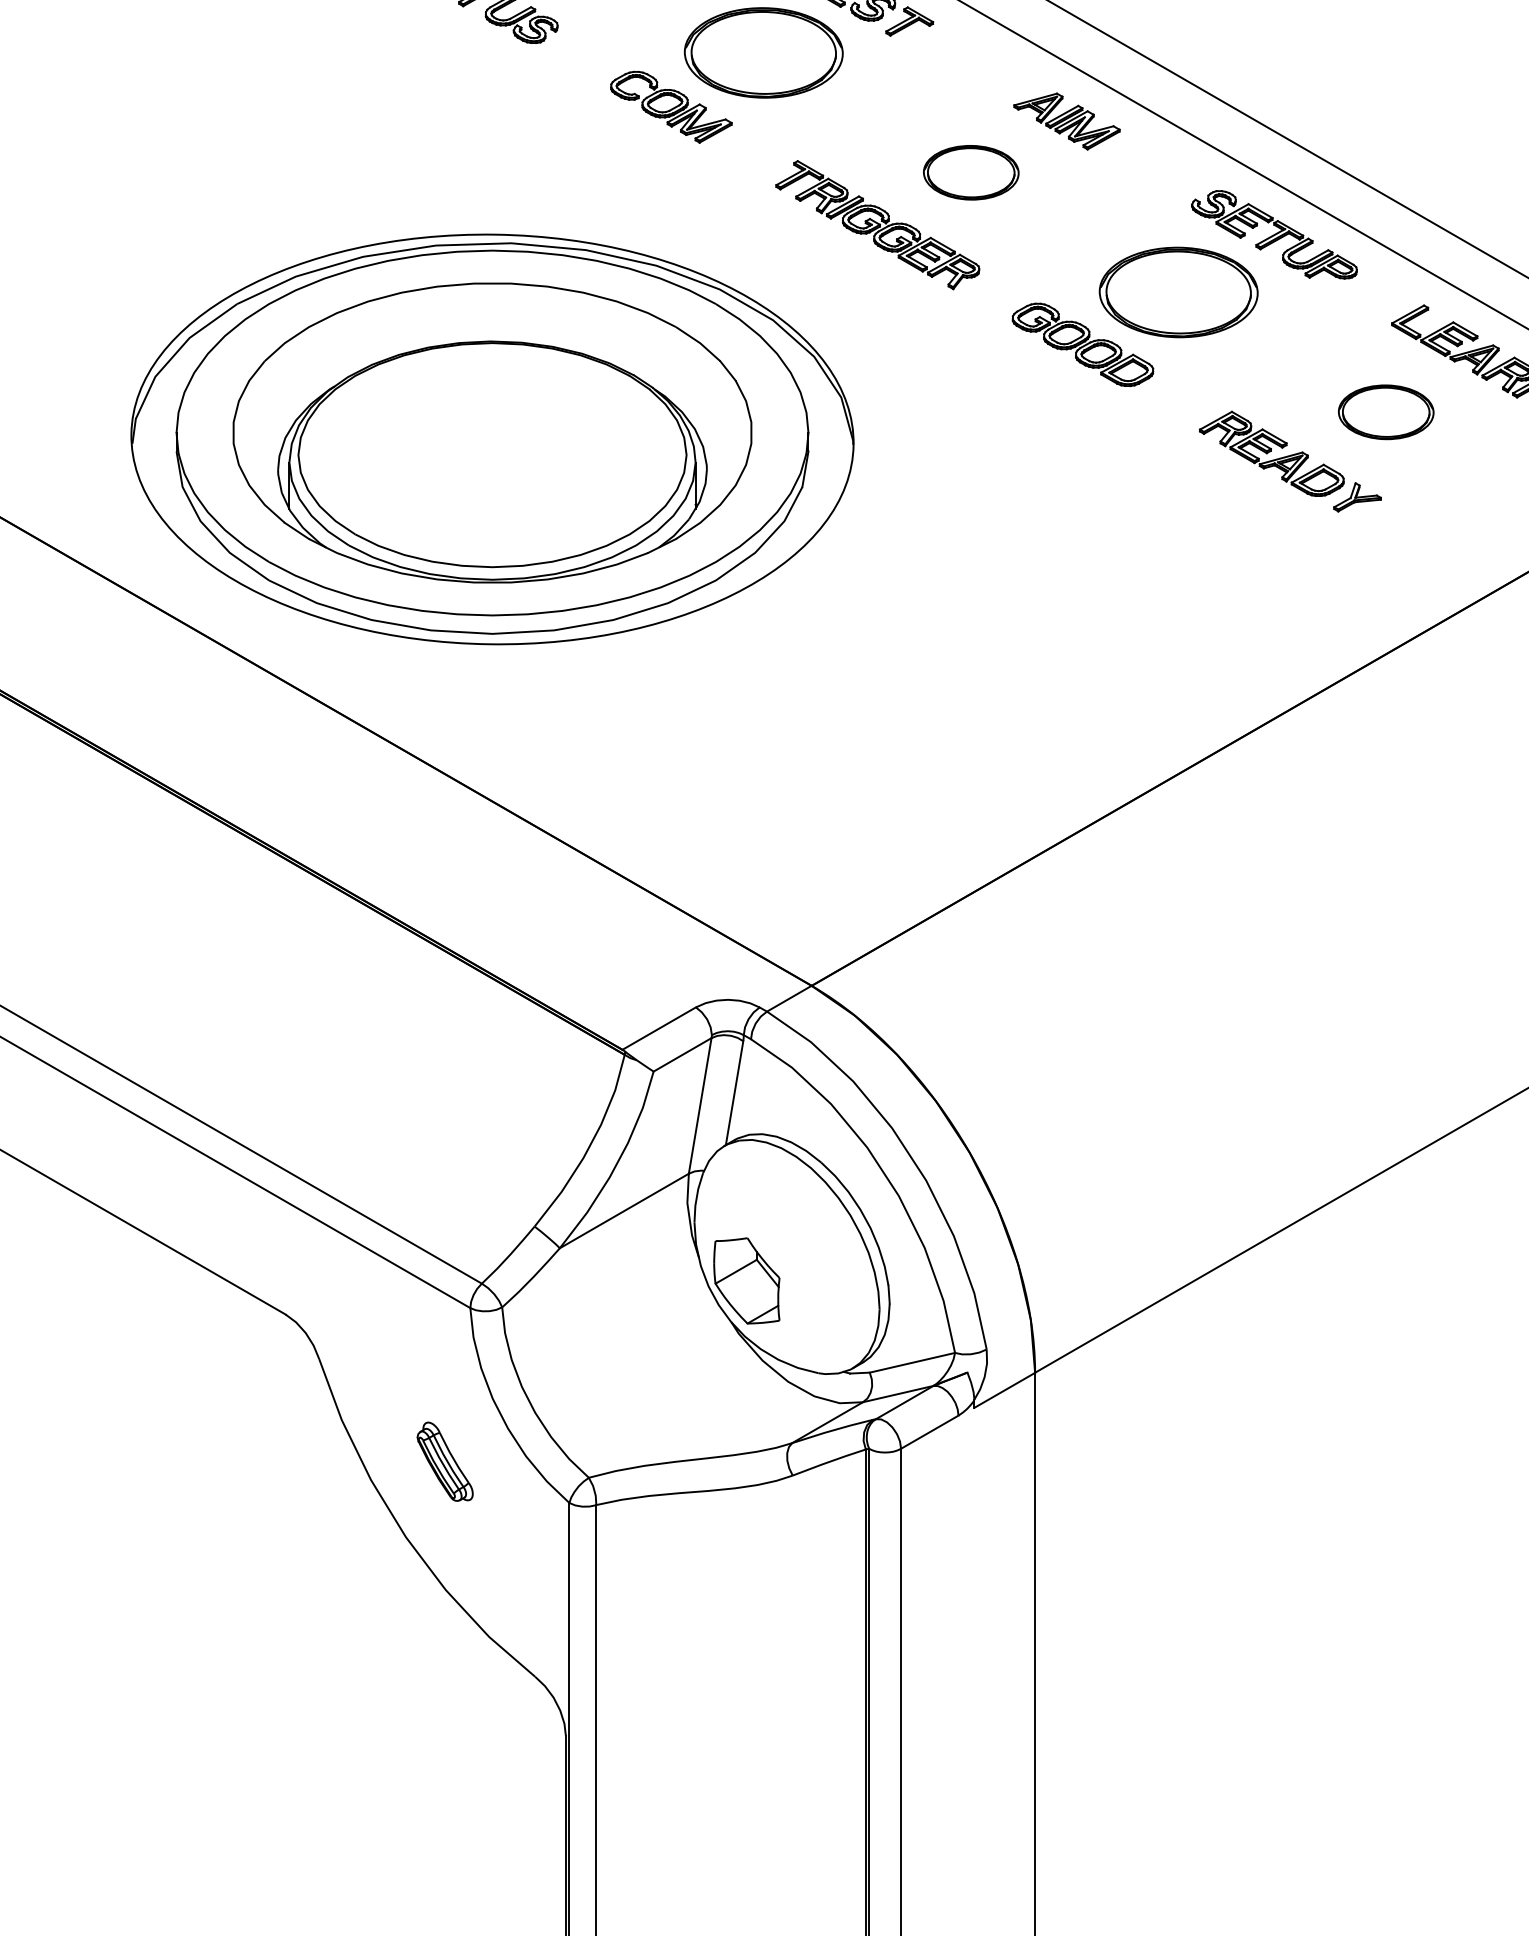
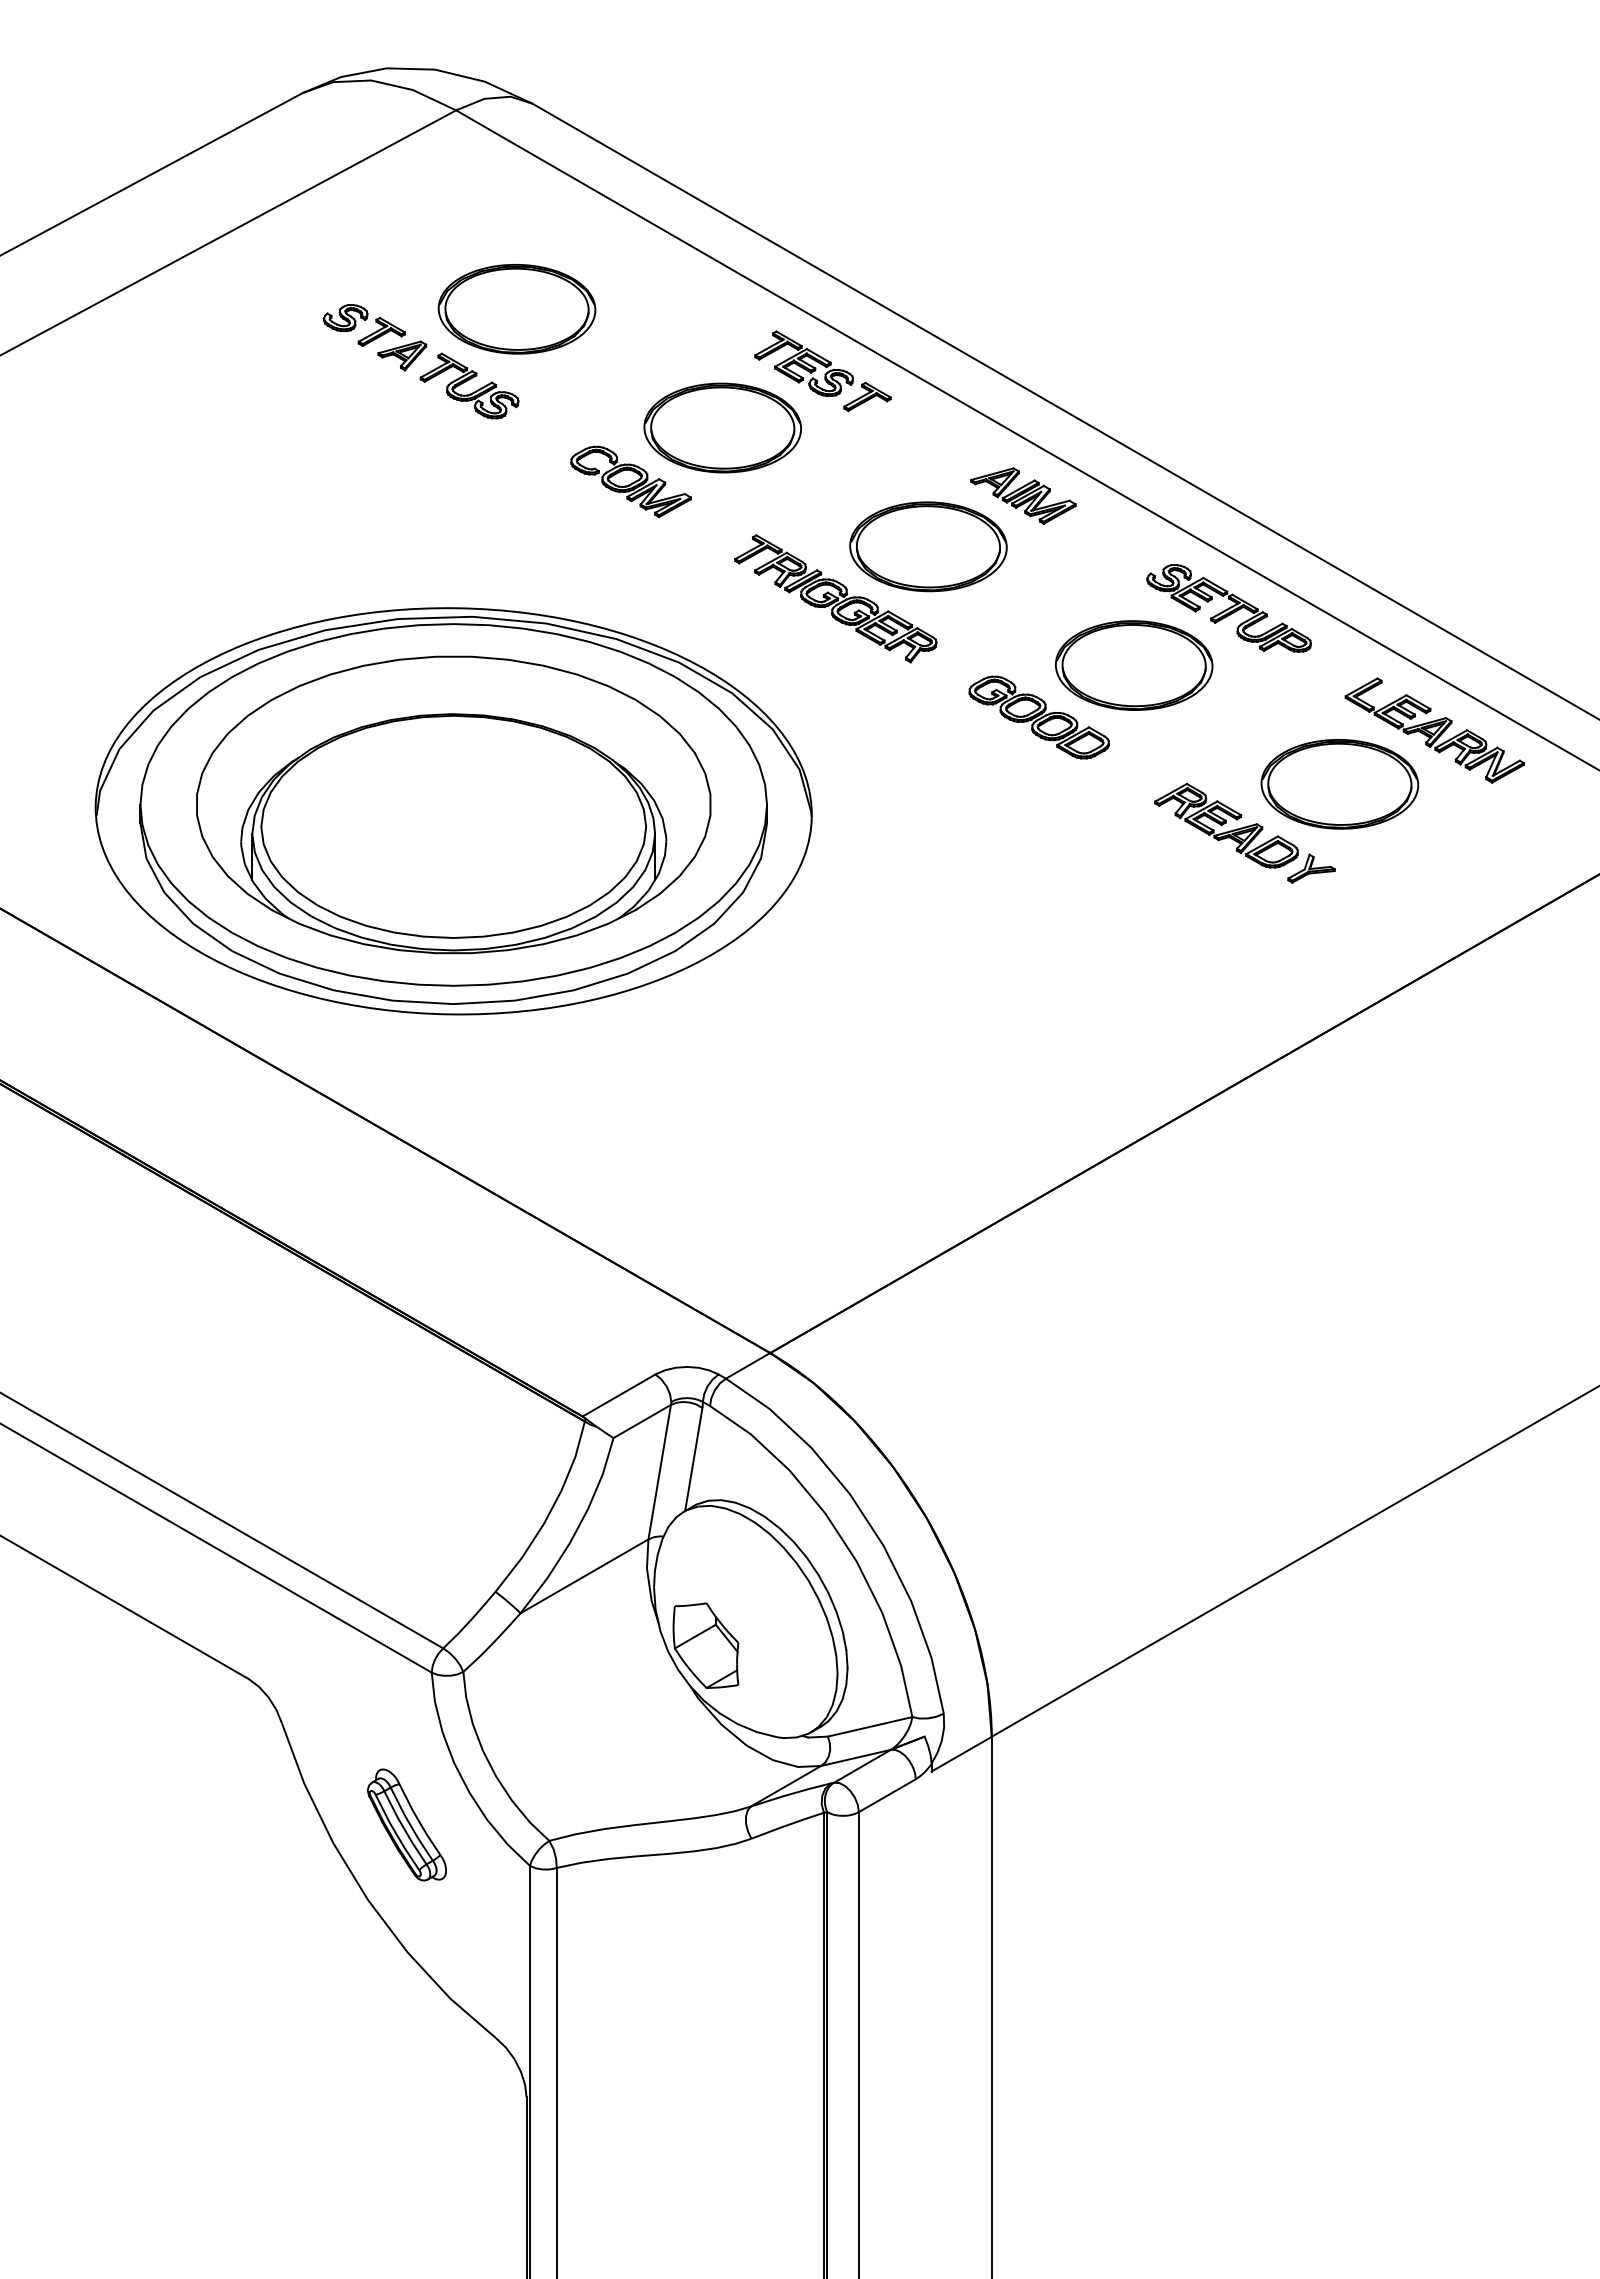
part: (971, 172) -> (928, 546), size x1.67
part: (1385, 412) -> (1339, 784), size x1.67
part: (444, 1461) -> (406, 1824), size x1.43

